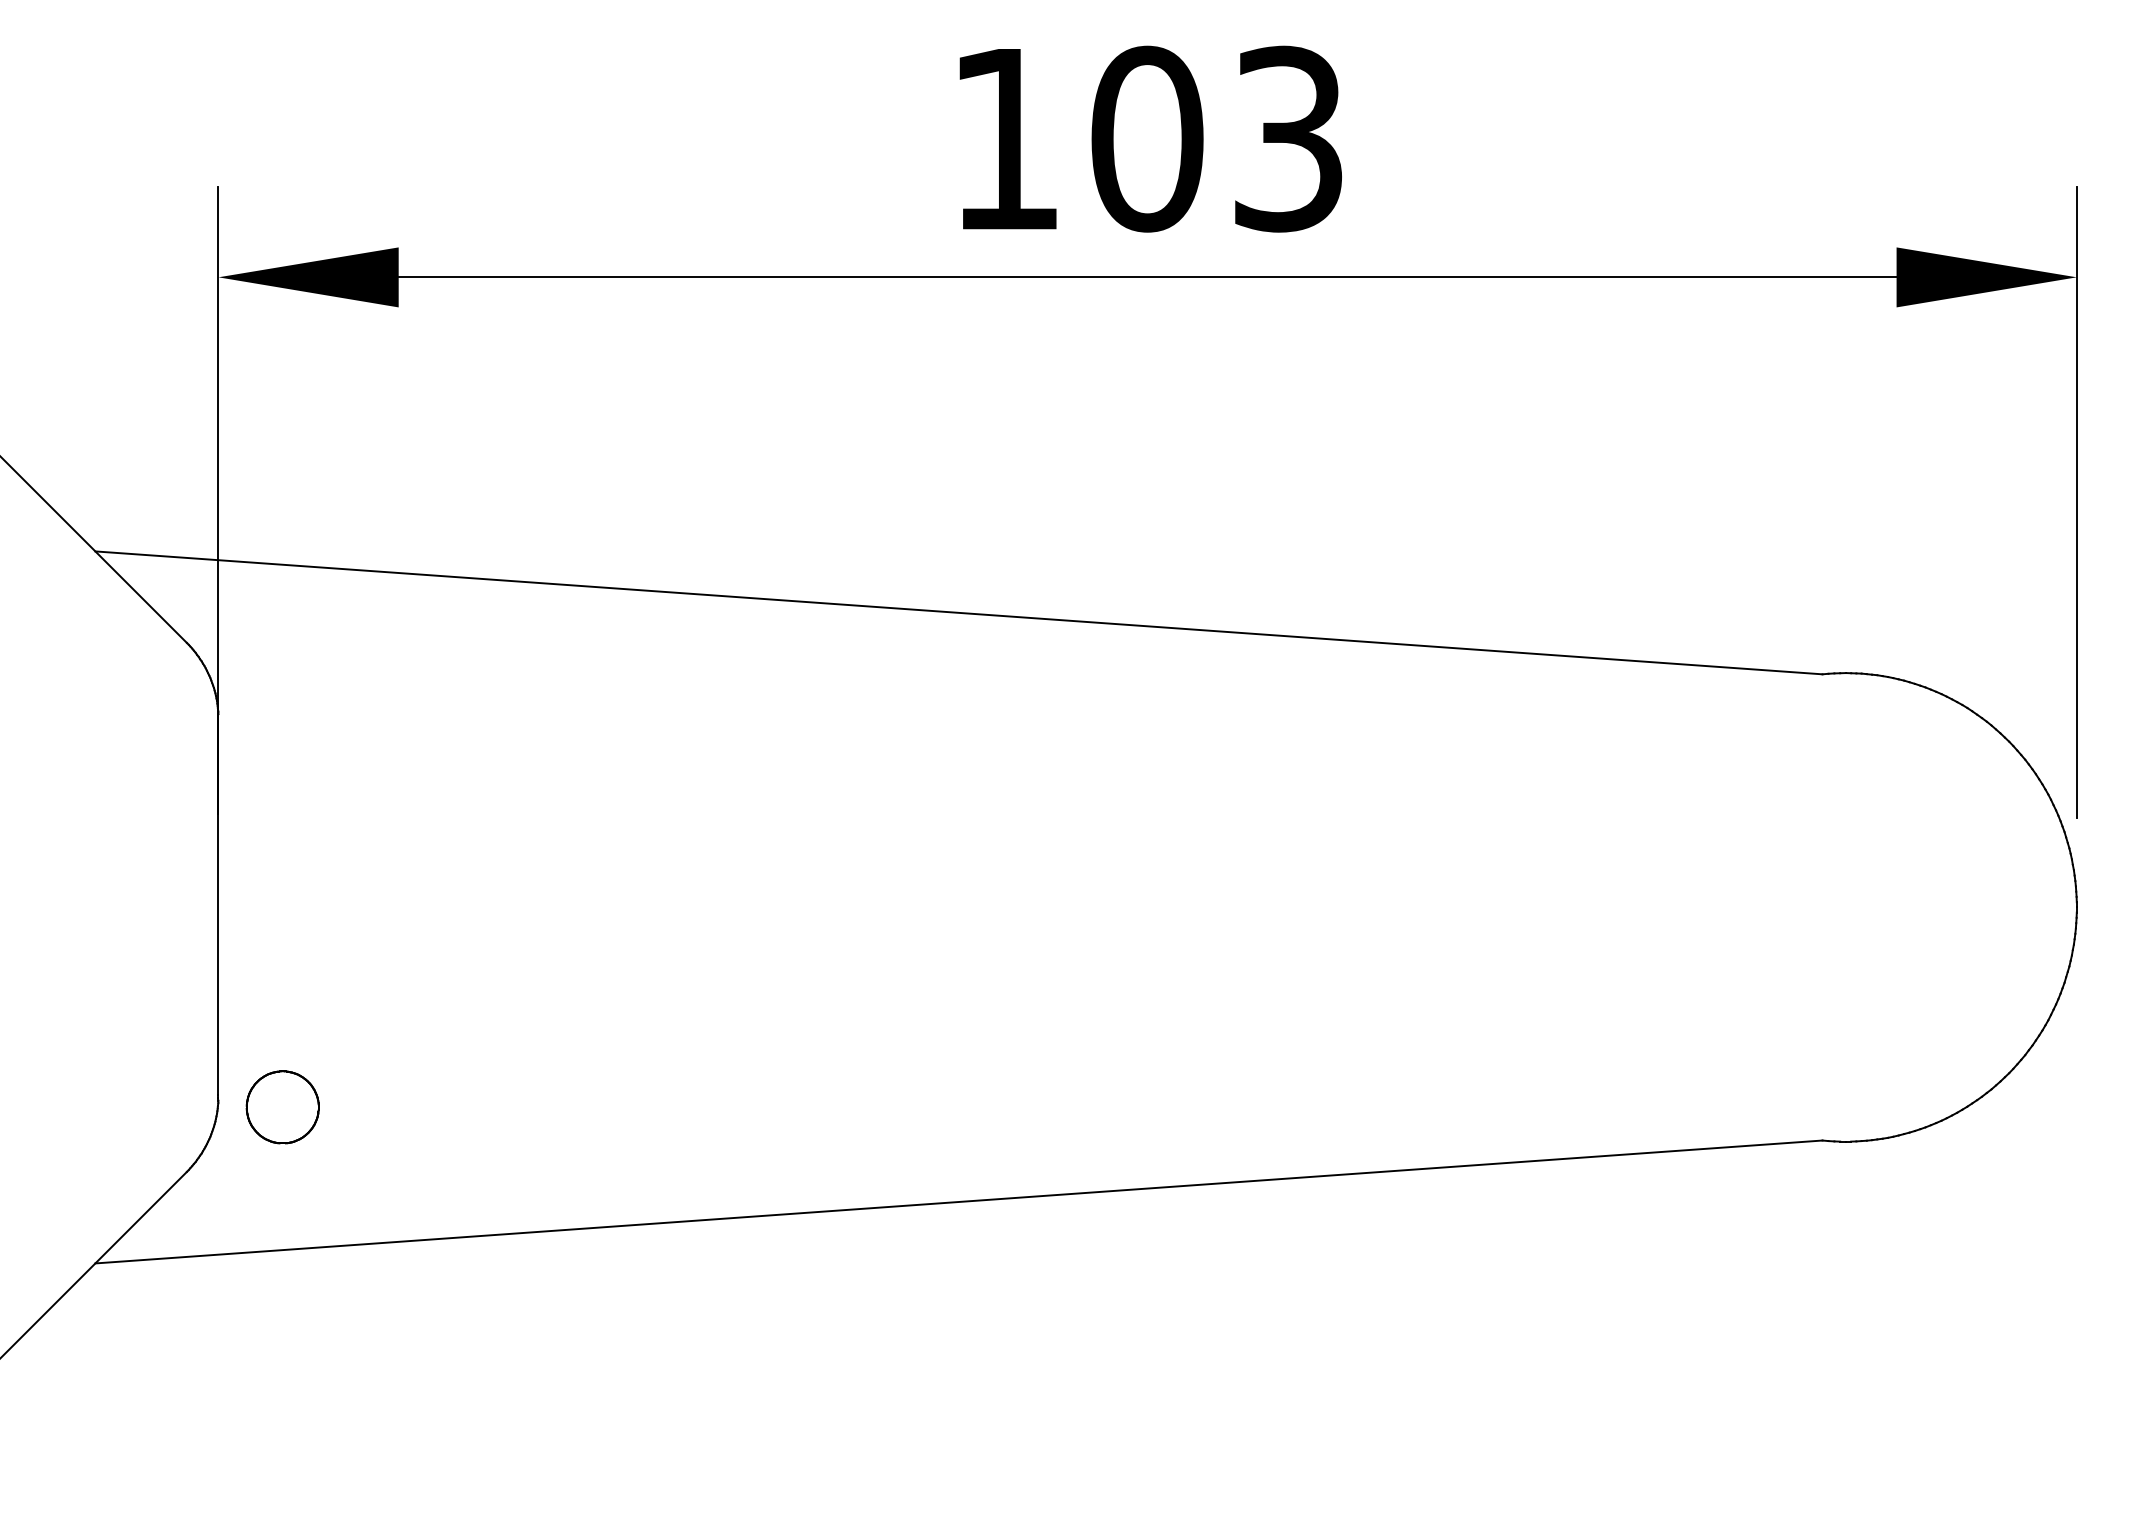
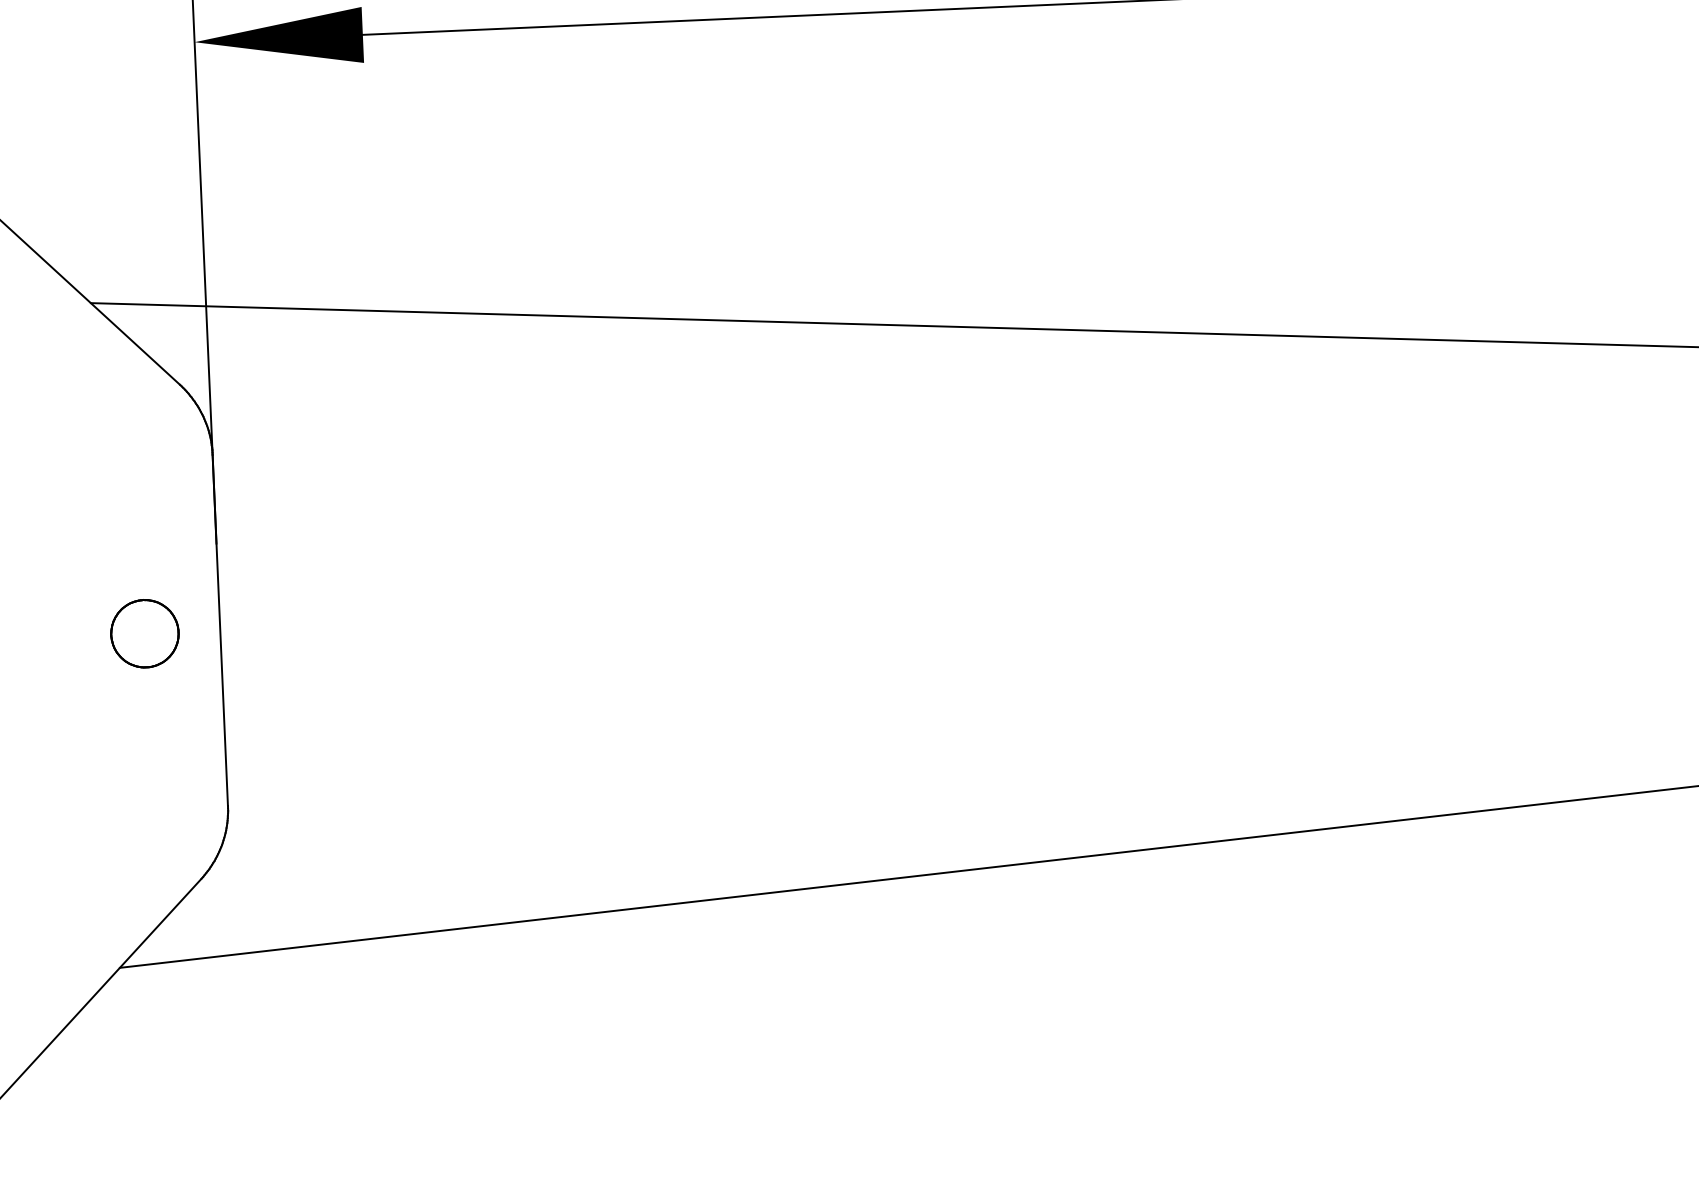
part: (282, 1107) -> (144, 633), moved

